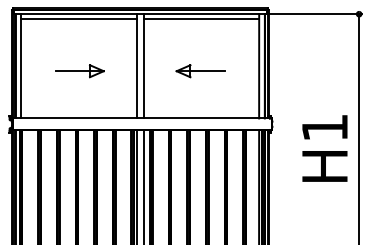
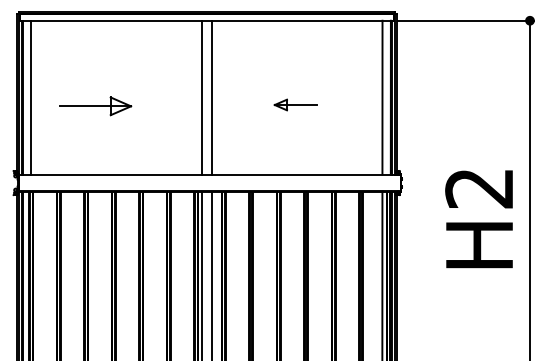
line: (78, 19) -> (115, 28), removed
line: (201, 19) -> (297, 28), removed
part: (79, 71) -> (95, 106), moved
part: (200, 71) -> (295, 105), size x0.6
text: (324, 128) -> (478, 189), H1 -> H2

